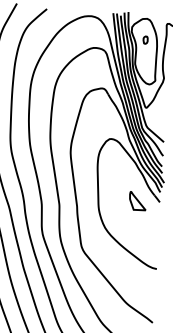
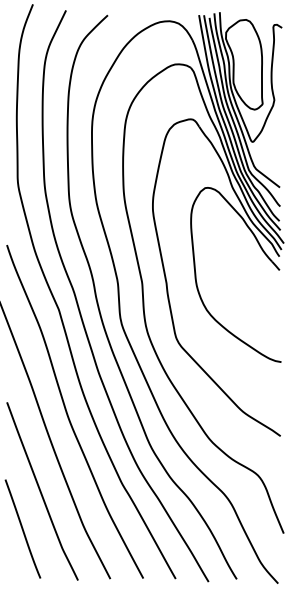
part: (145, 40) -> (245, 49), removed
part: (137, 201) -> (249, 270), removed

